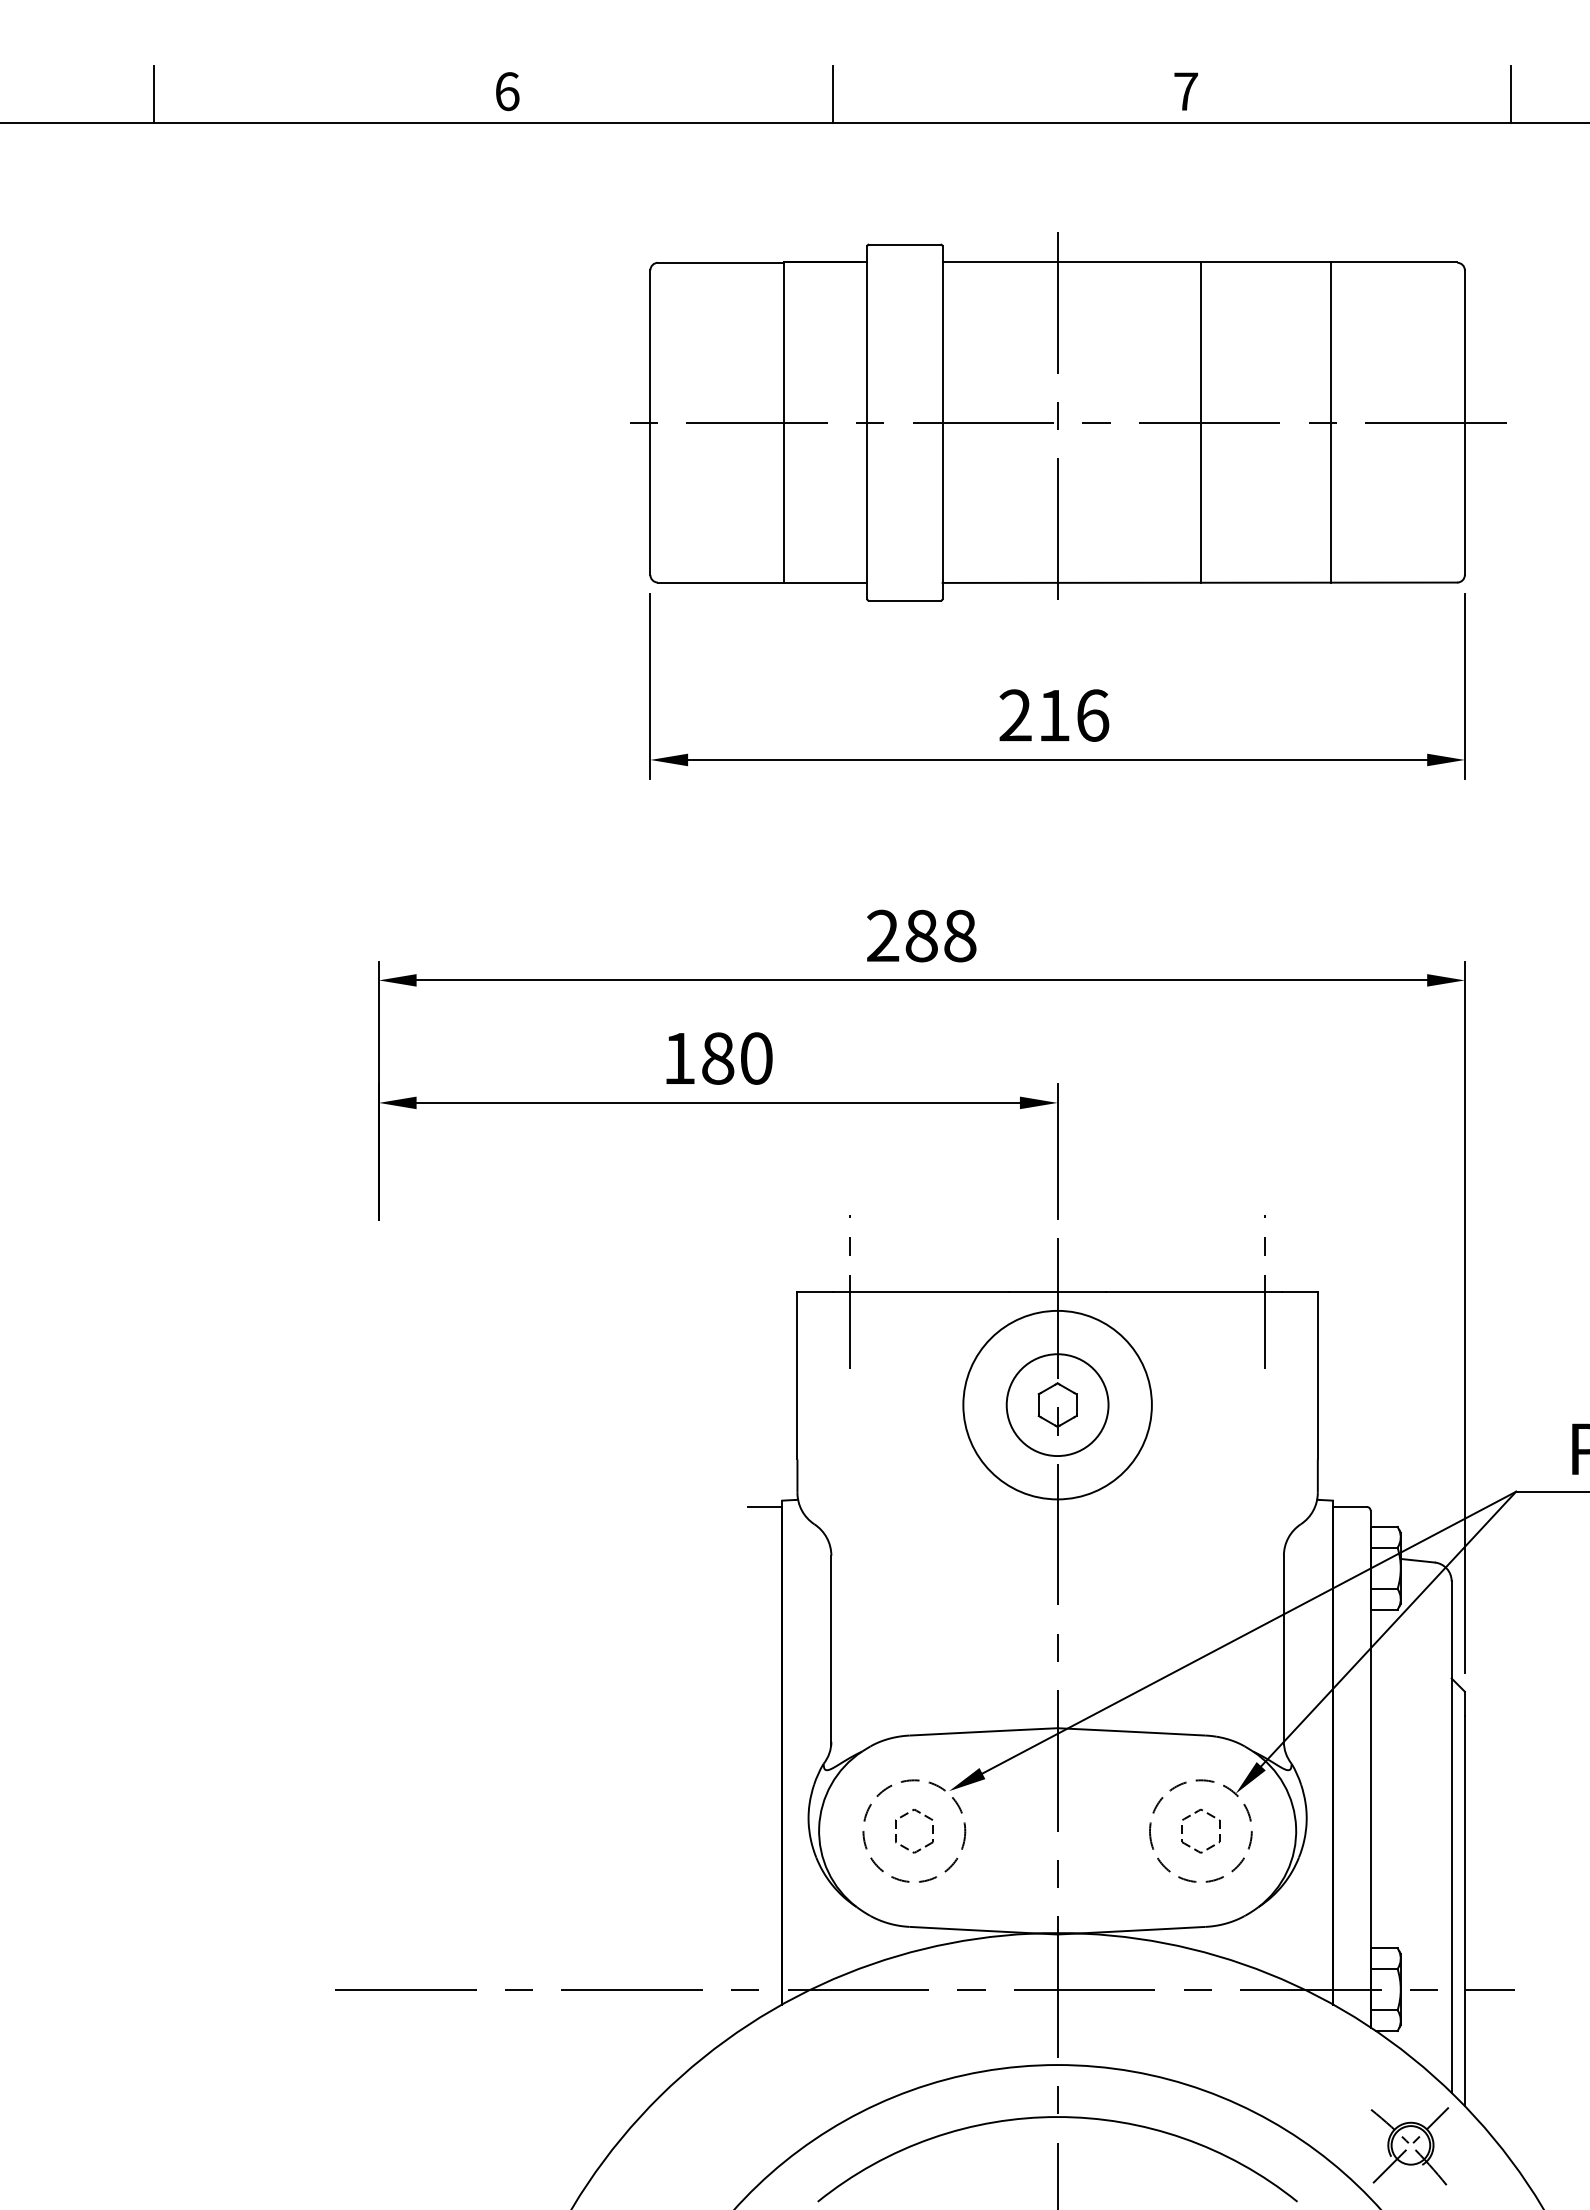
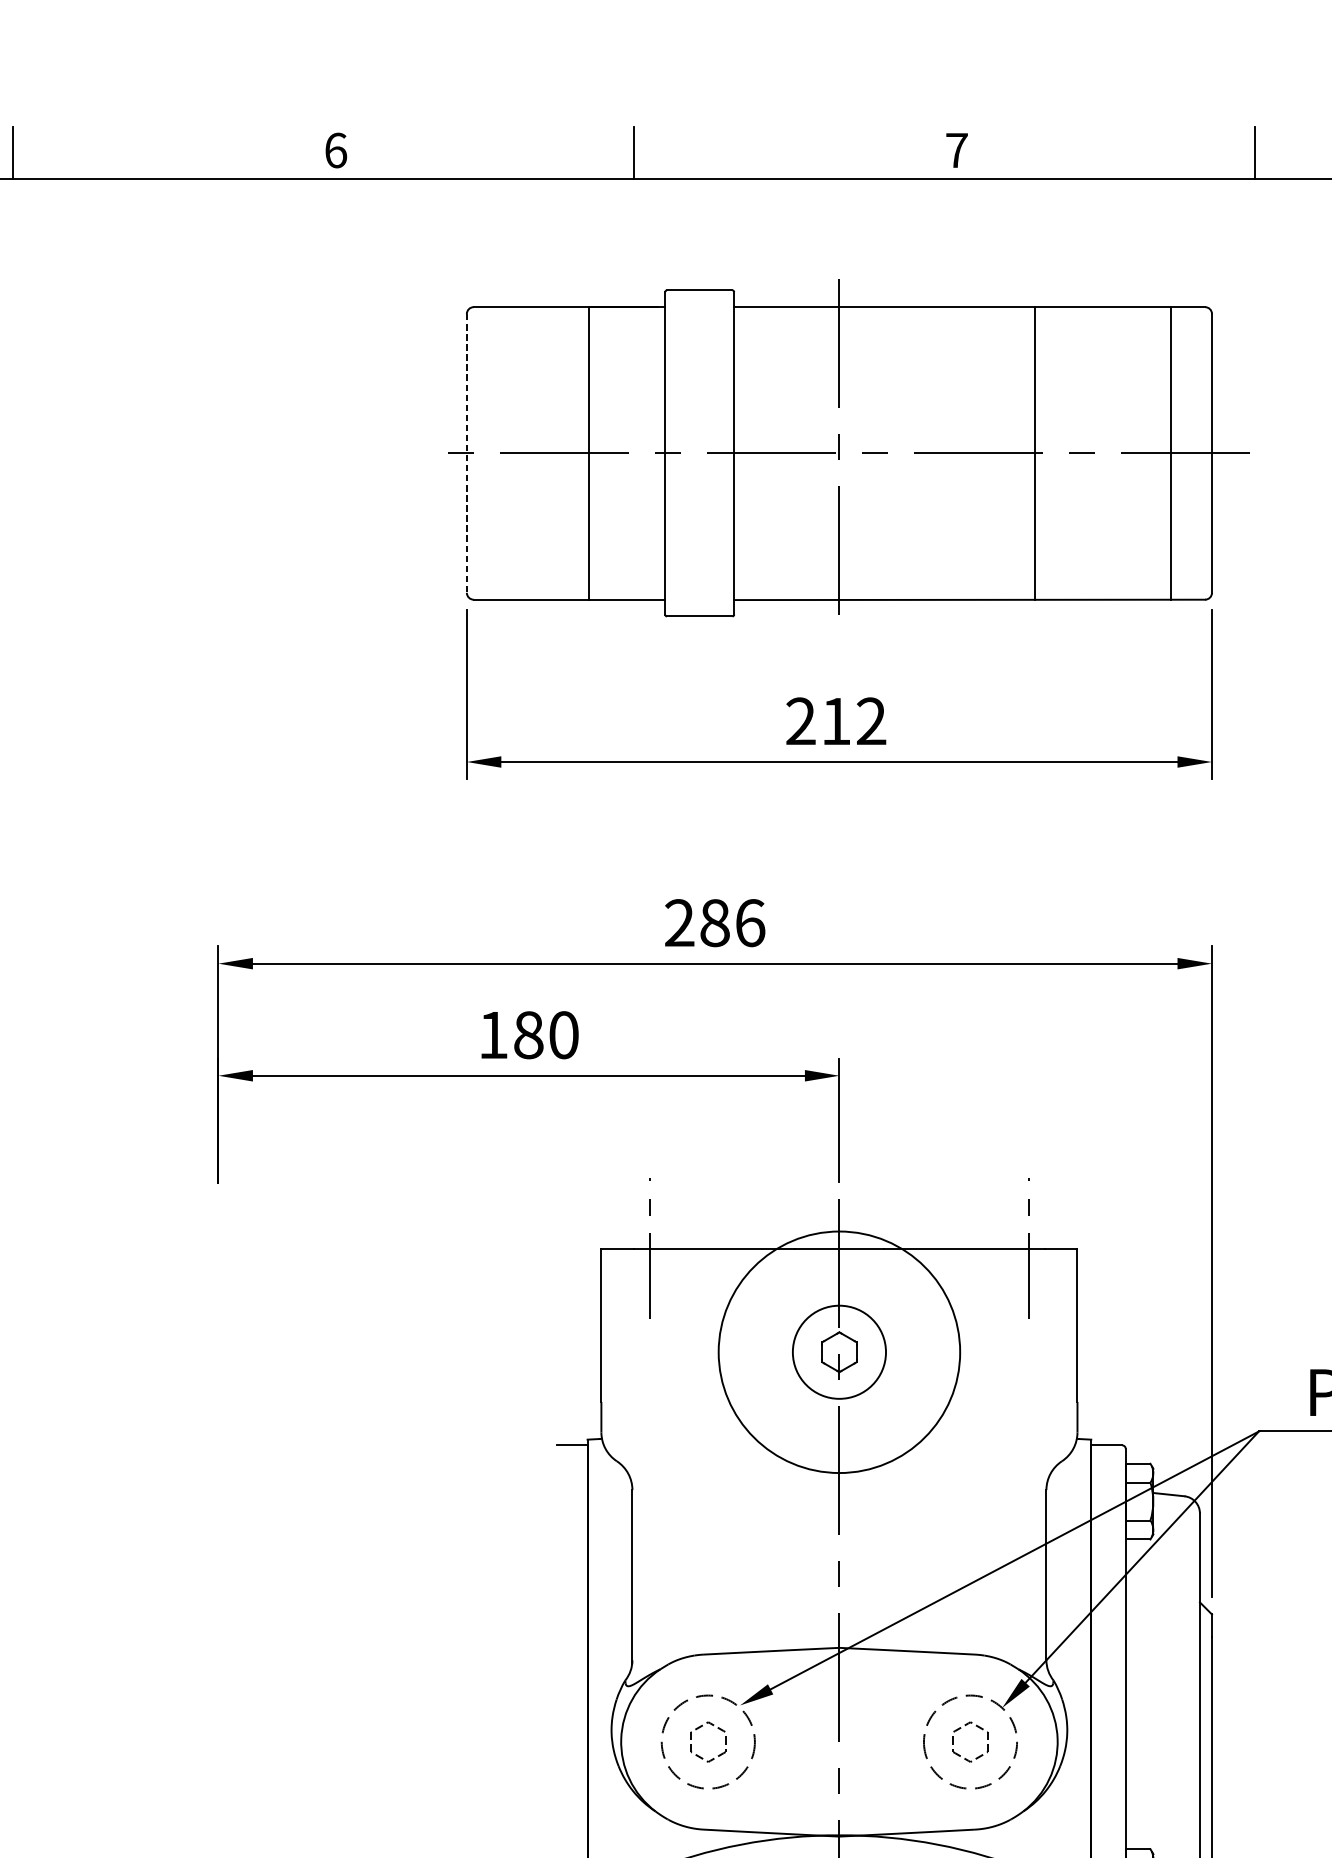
line: (1200, 422) -> (1034, 453), moved
line: (1331, 422) -> (1171, 453), moved
line: (650, 423) -> (466, 454), solid -> dashed
text: (1092, 715) -> (871, 721), 216 -> 212
text: (960, 935) -> (750, 922), 288 -> 286
circle: (1057, 1404) -> (839, 1351), size x1.4

